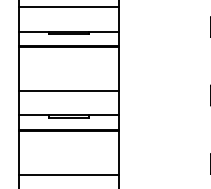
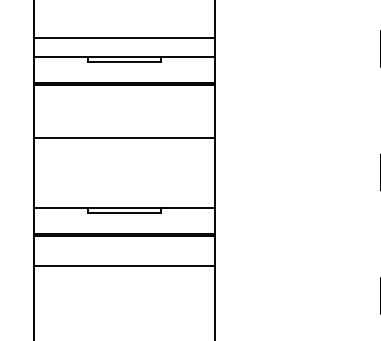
line: (68, 6) -> (123, 36), moved
line: (68, 90) -> (123, 138), moved
line: (68, 174) -> (123, 266), moved

